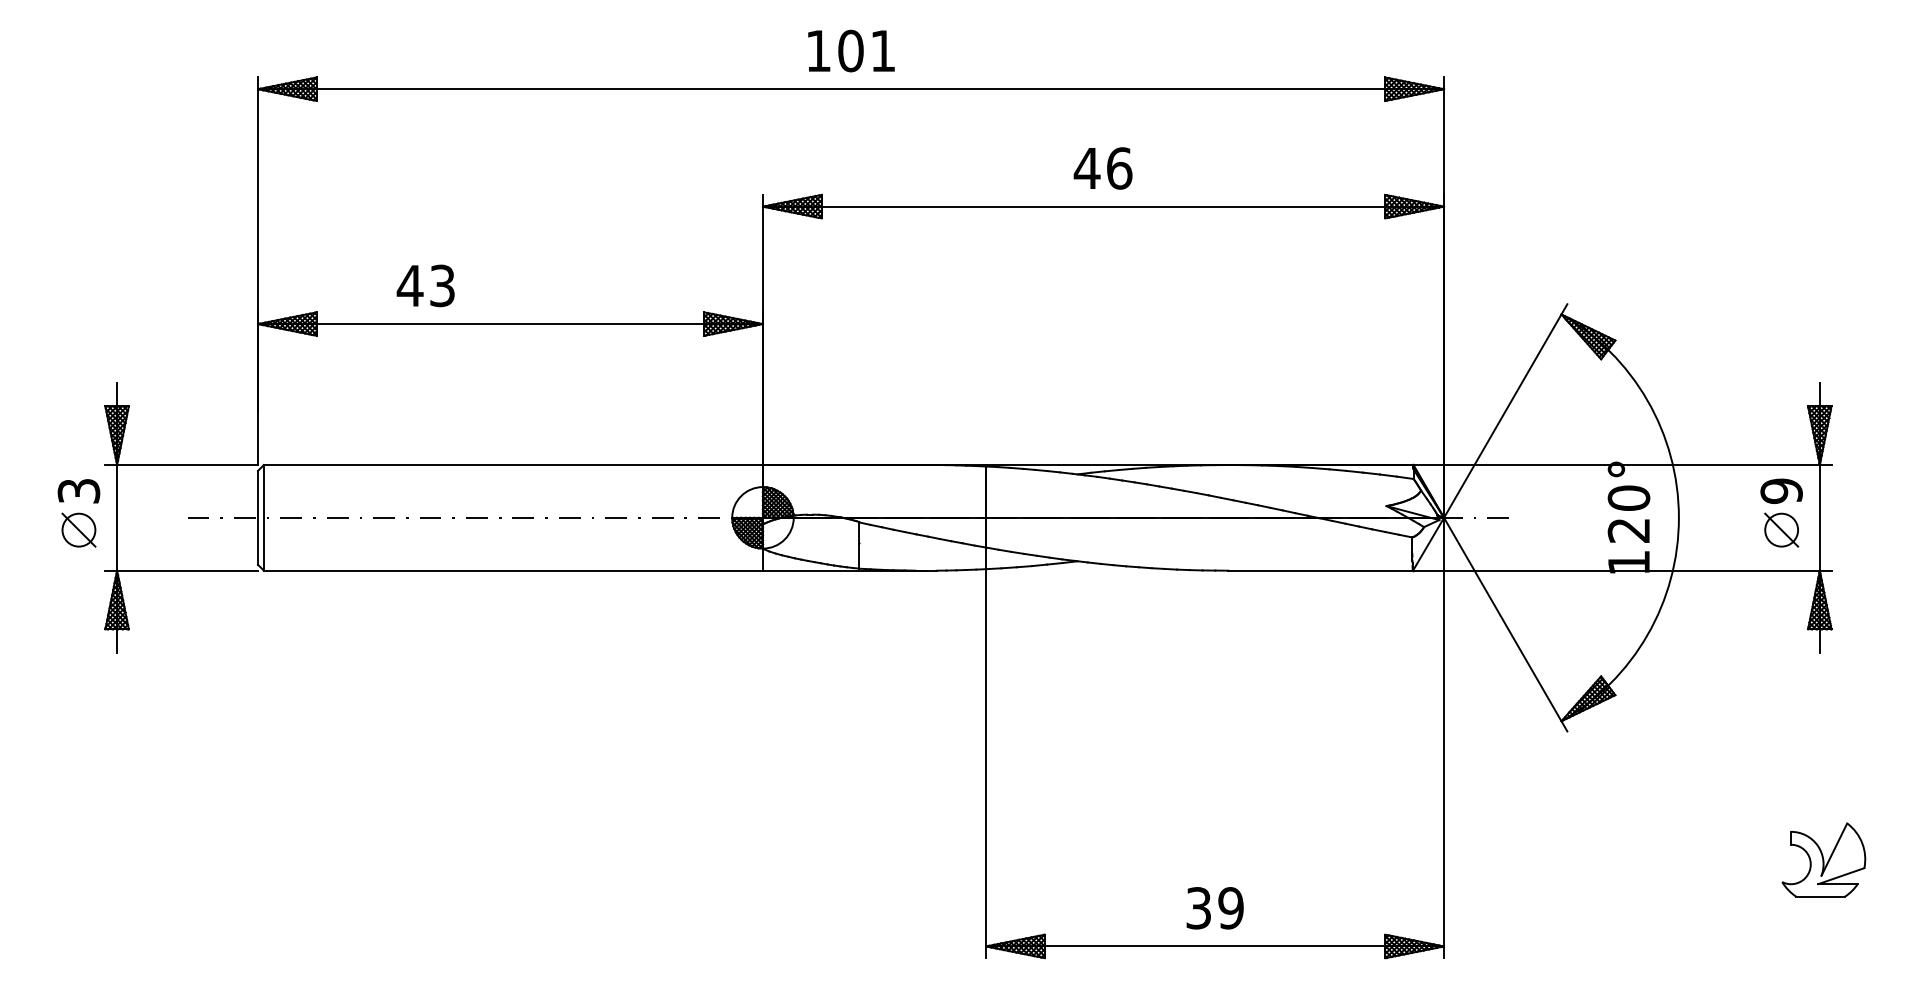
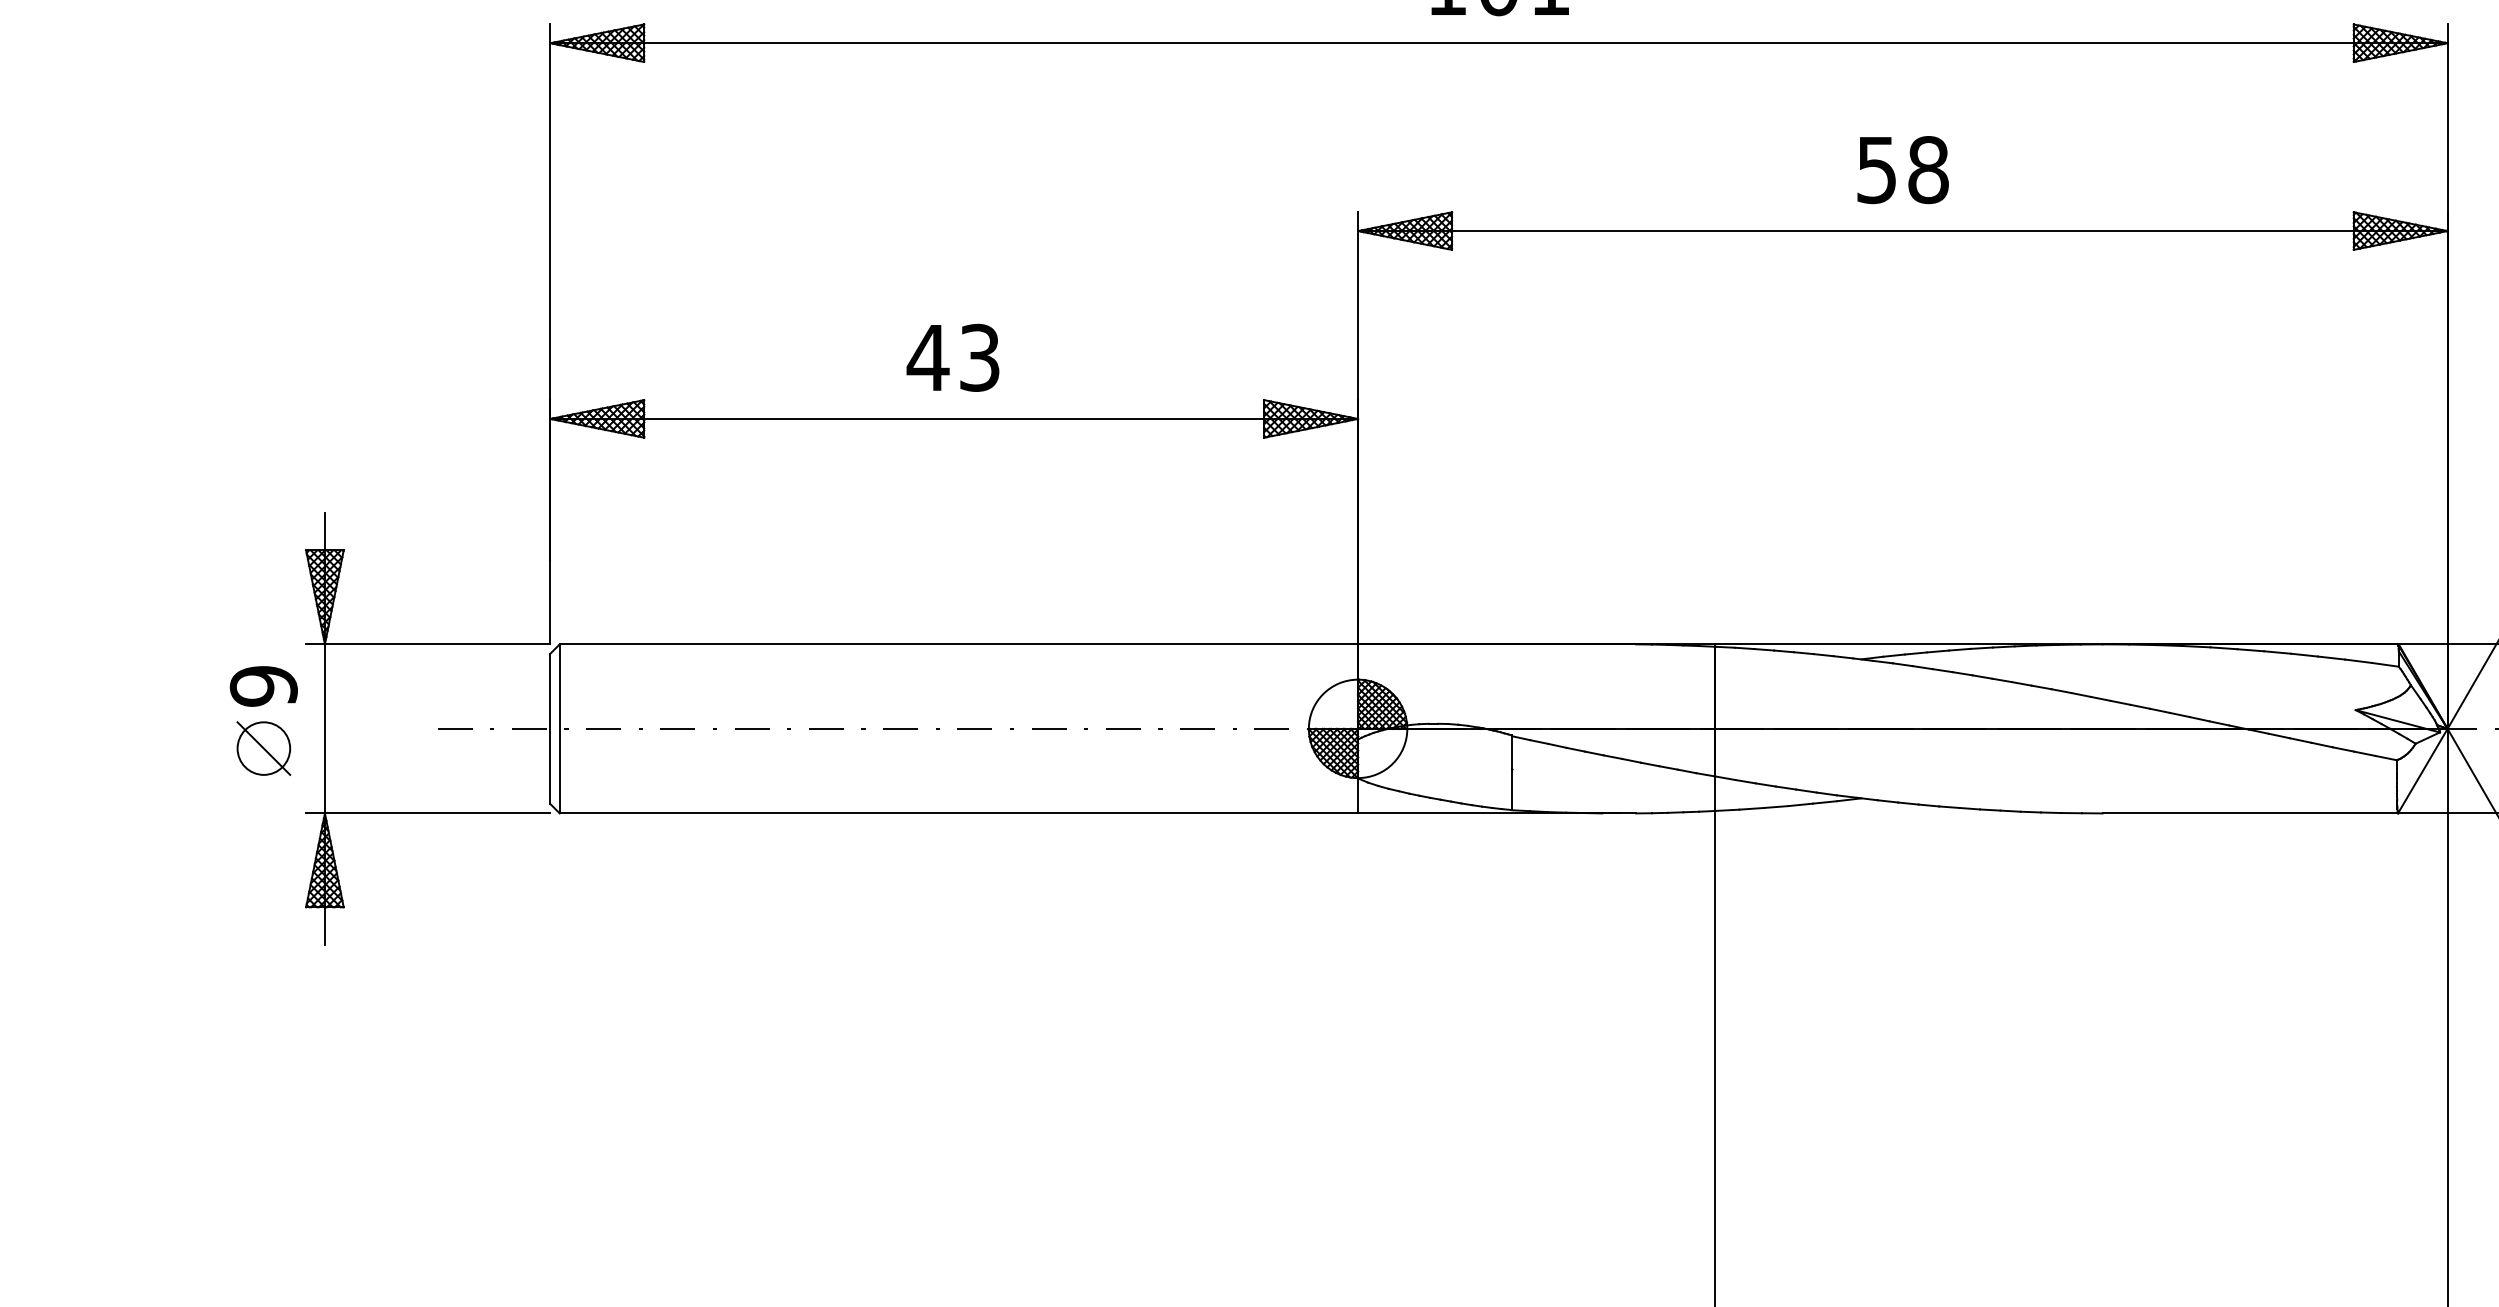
text: (1102, 168) -> (1901, 170), 46 -> 58
text: (425, 285) -> (952, 357), moved
text: (78, 491) -> (263, 686), 3 -> 9

